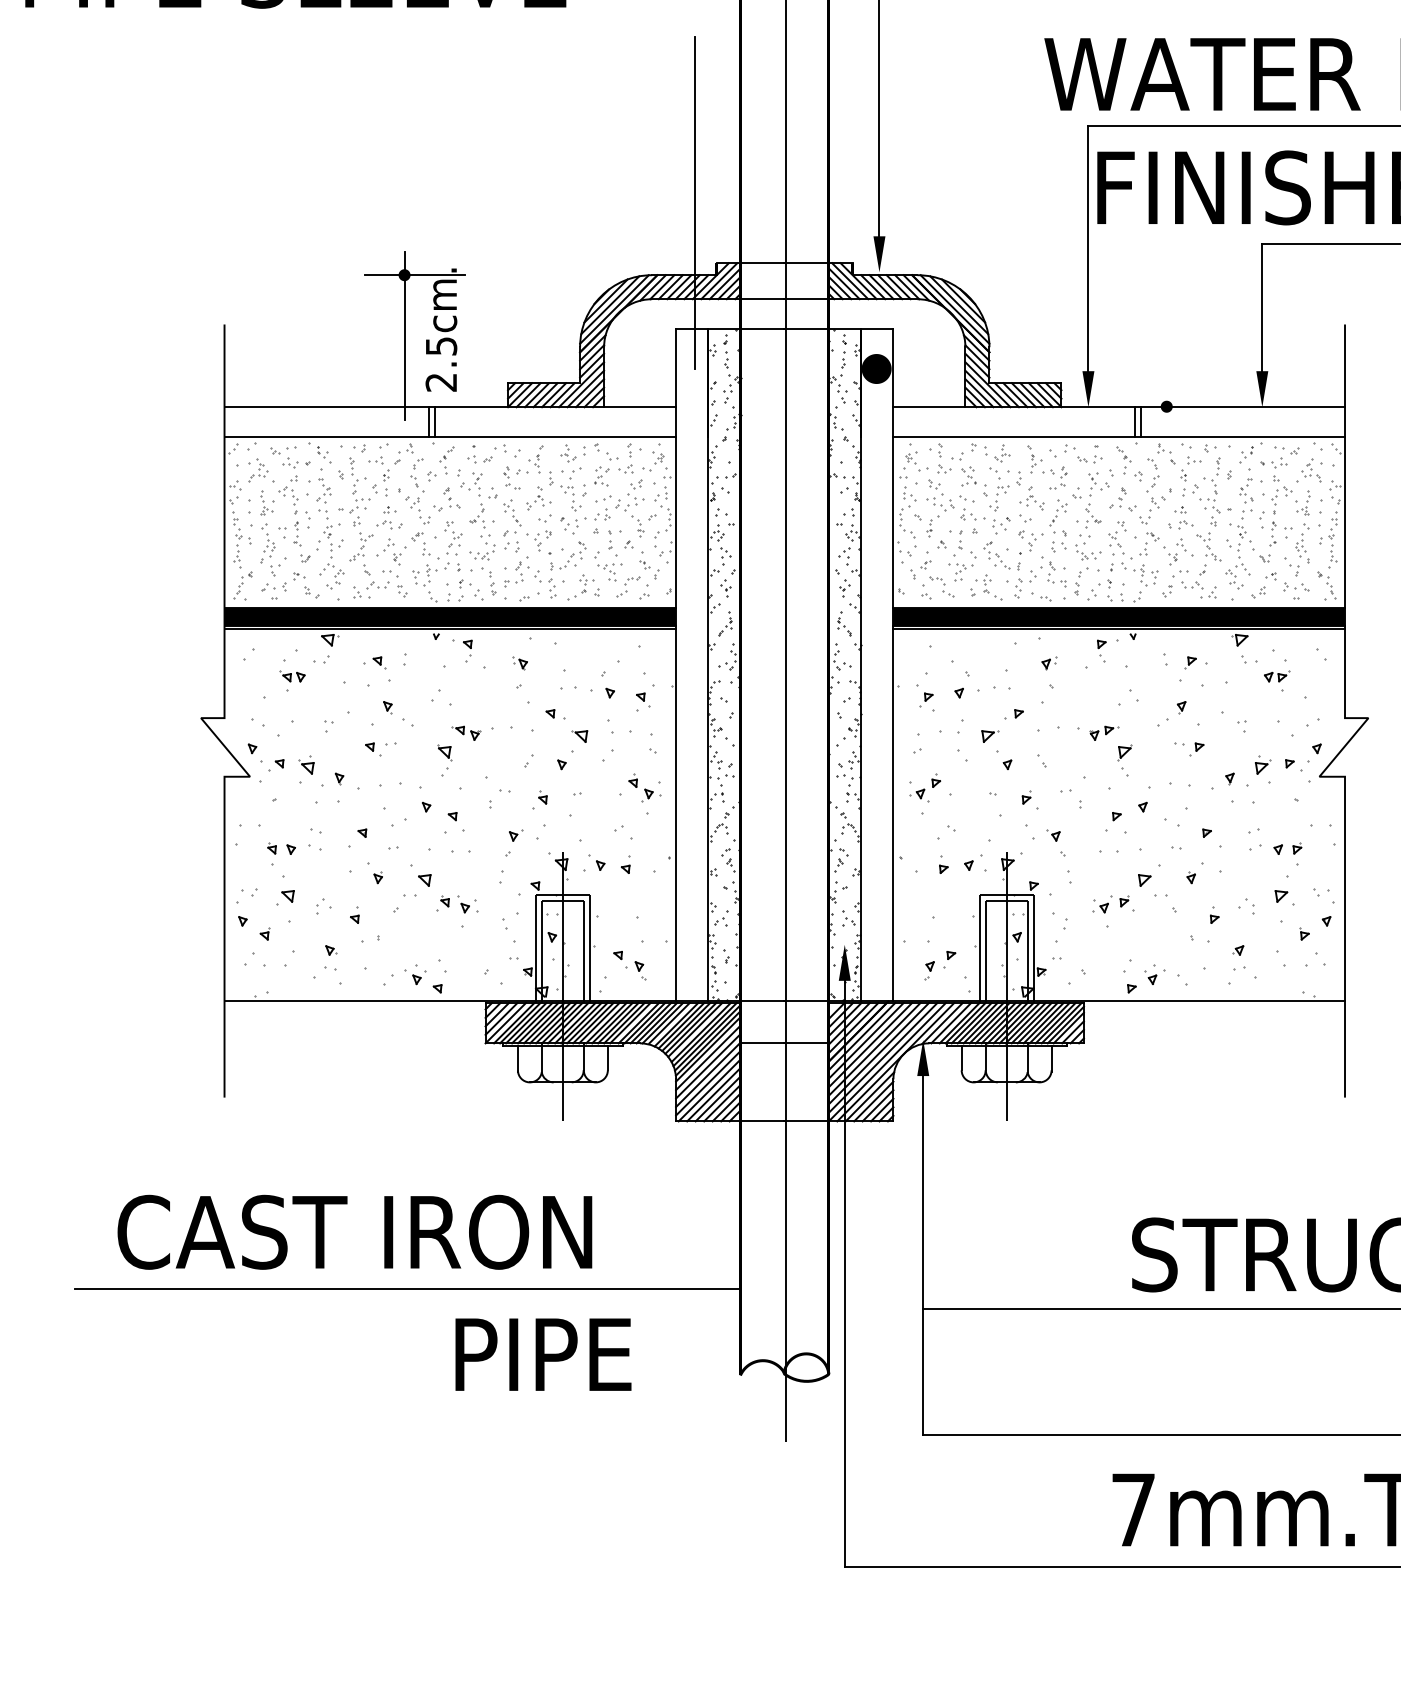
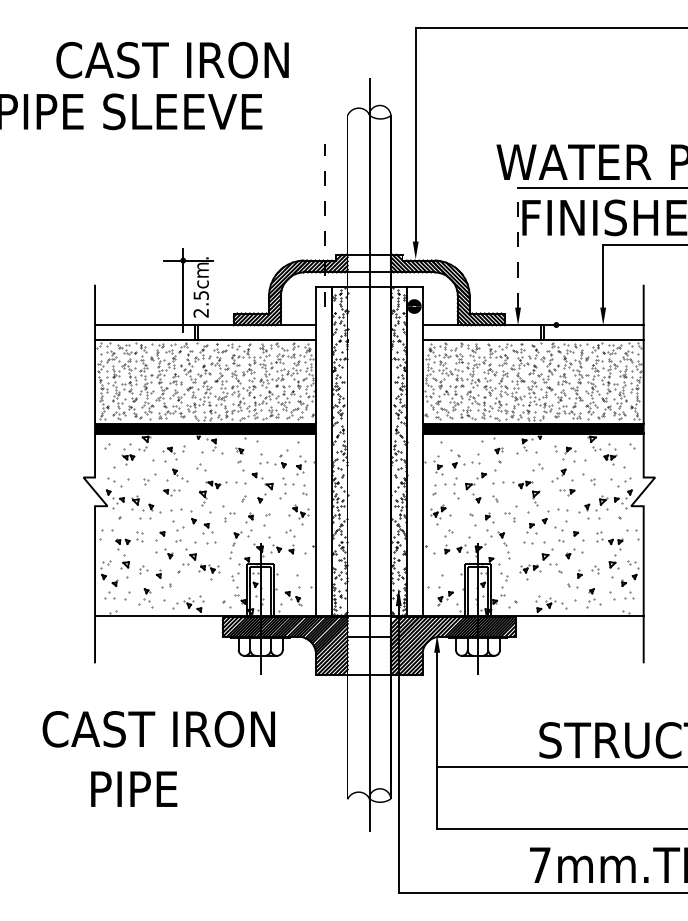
line: (695, 201) -> (325, 224), solid -> dashed
line: (1089, 248) -> (518, 247), solid -> dashed
line: (407, 1287) -> (184, 756), removed
text: (544, 1353) -> (134, 788), moved

